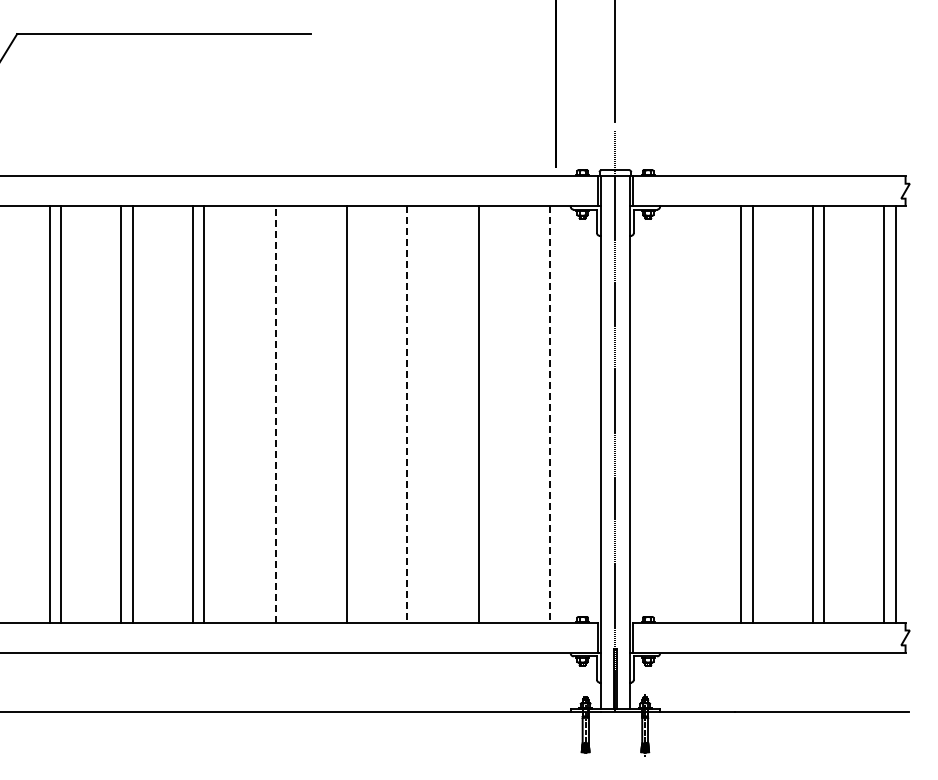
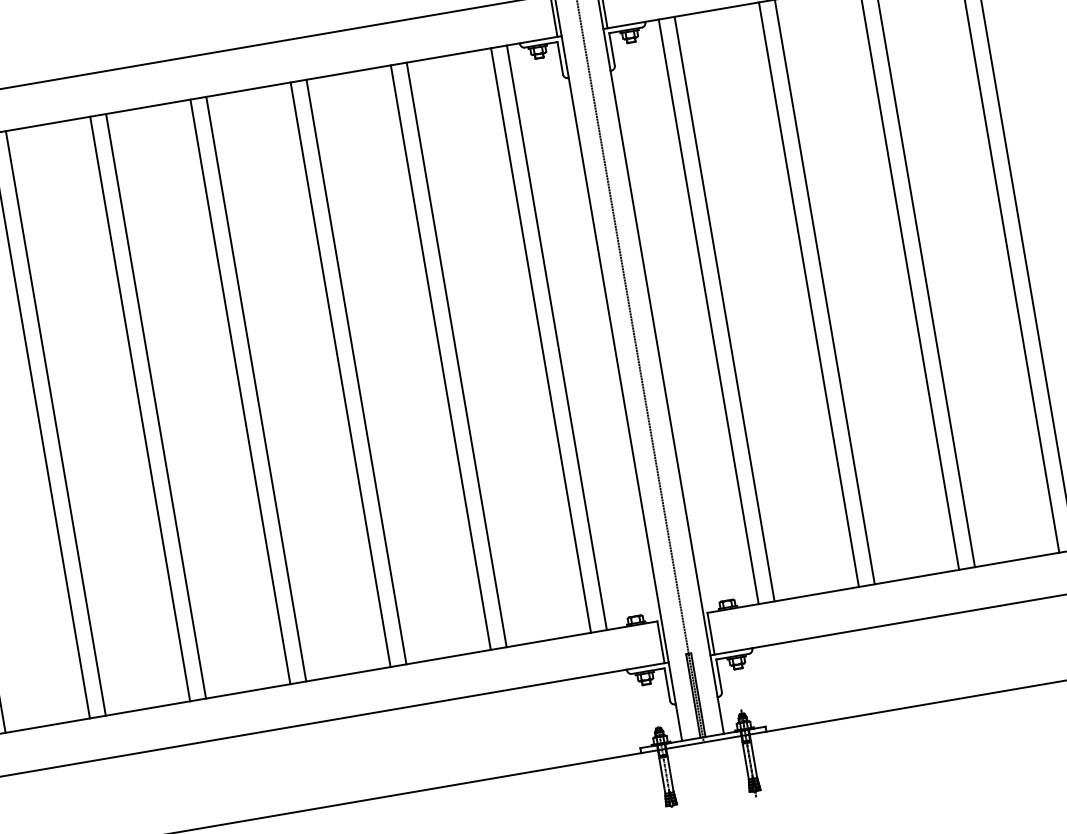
line: (264, 414) -> (140, 408), added
line: (275, 414) -> (155, 406), dashed -> solid
line: (335, 414) -> (240, 391), added
line: (418, 414) -> (356, 371), added
line: (490, 414) -> (457, 354), added
line: (561, 414) -> (556, 337), added
line: (669, 414) -> (708, 311), added
line: (681, 414) -> (725, 308), added
line: (407, 415) -> (341, 376), dashed -> solid
line: (550, 415) -> (541, 341), dashed -> solid

